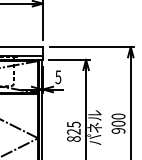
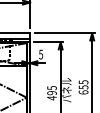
text: (118, 123) -> (83, 87), 900 -> 655
text: (73, 135) -> (51, 95), 825 -> 495

